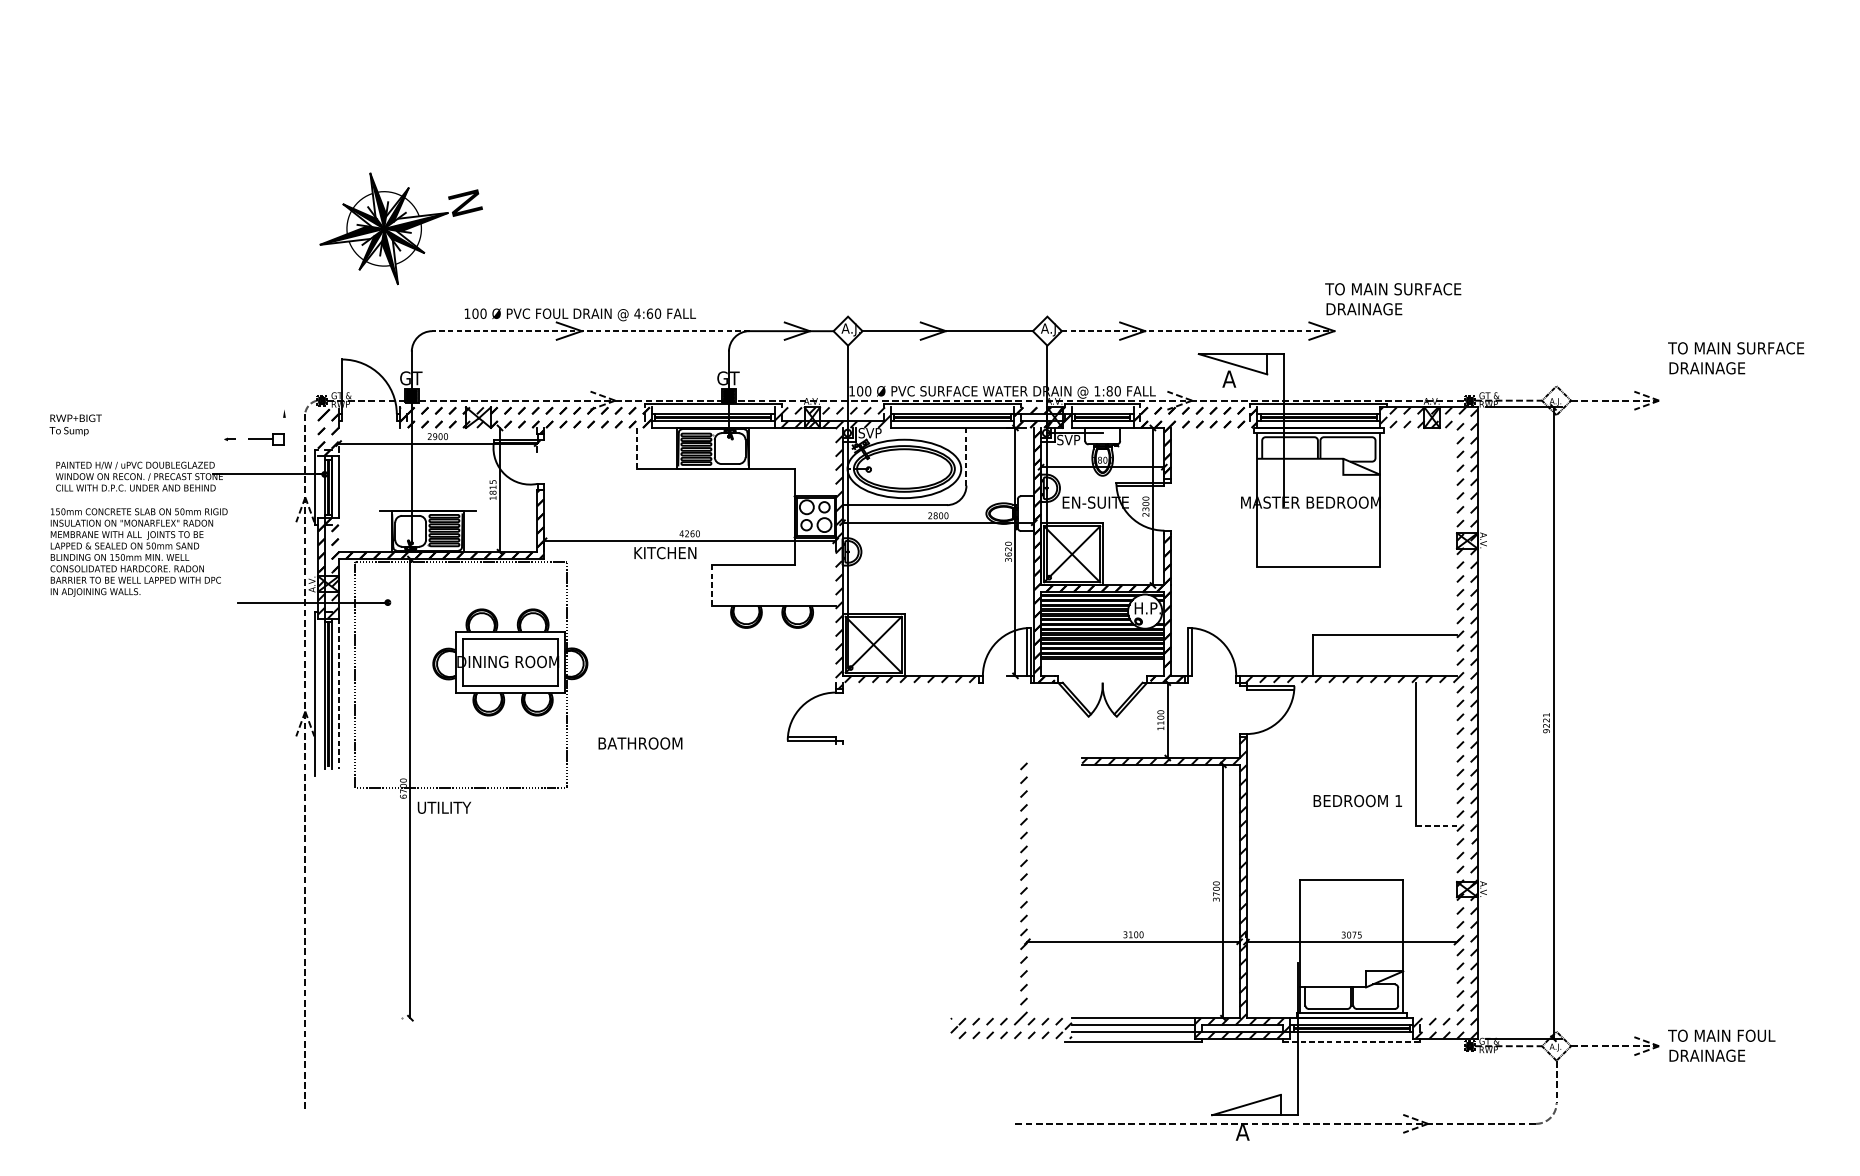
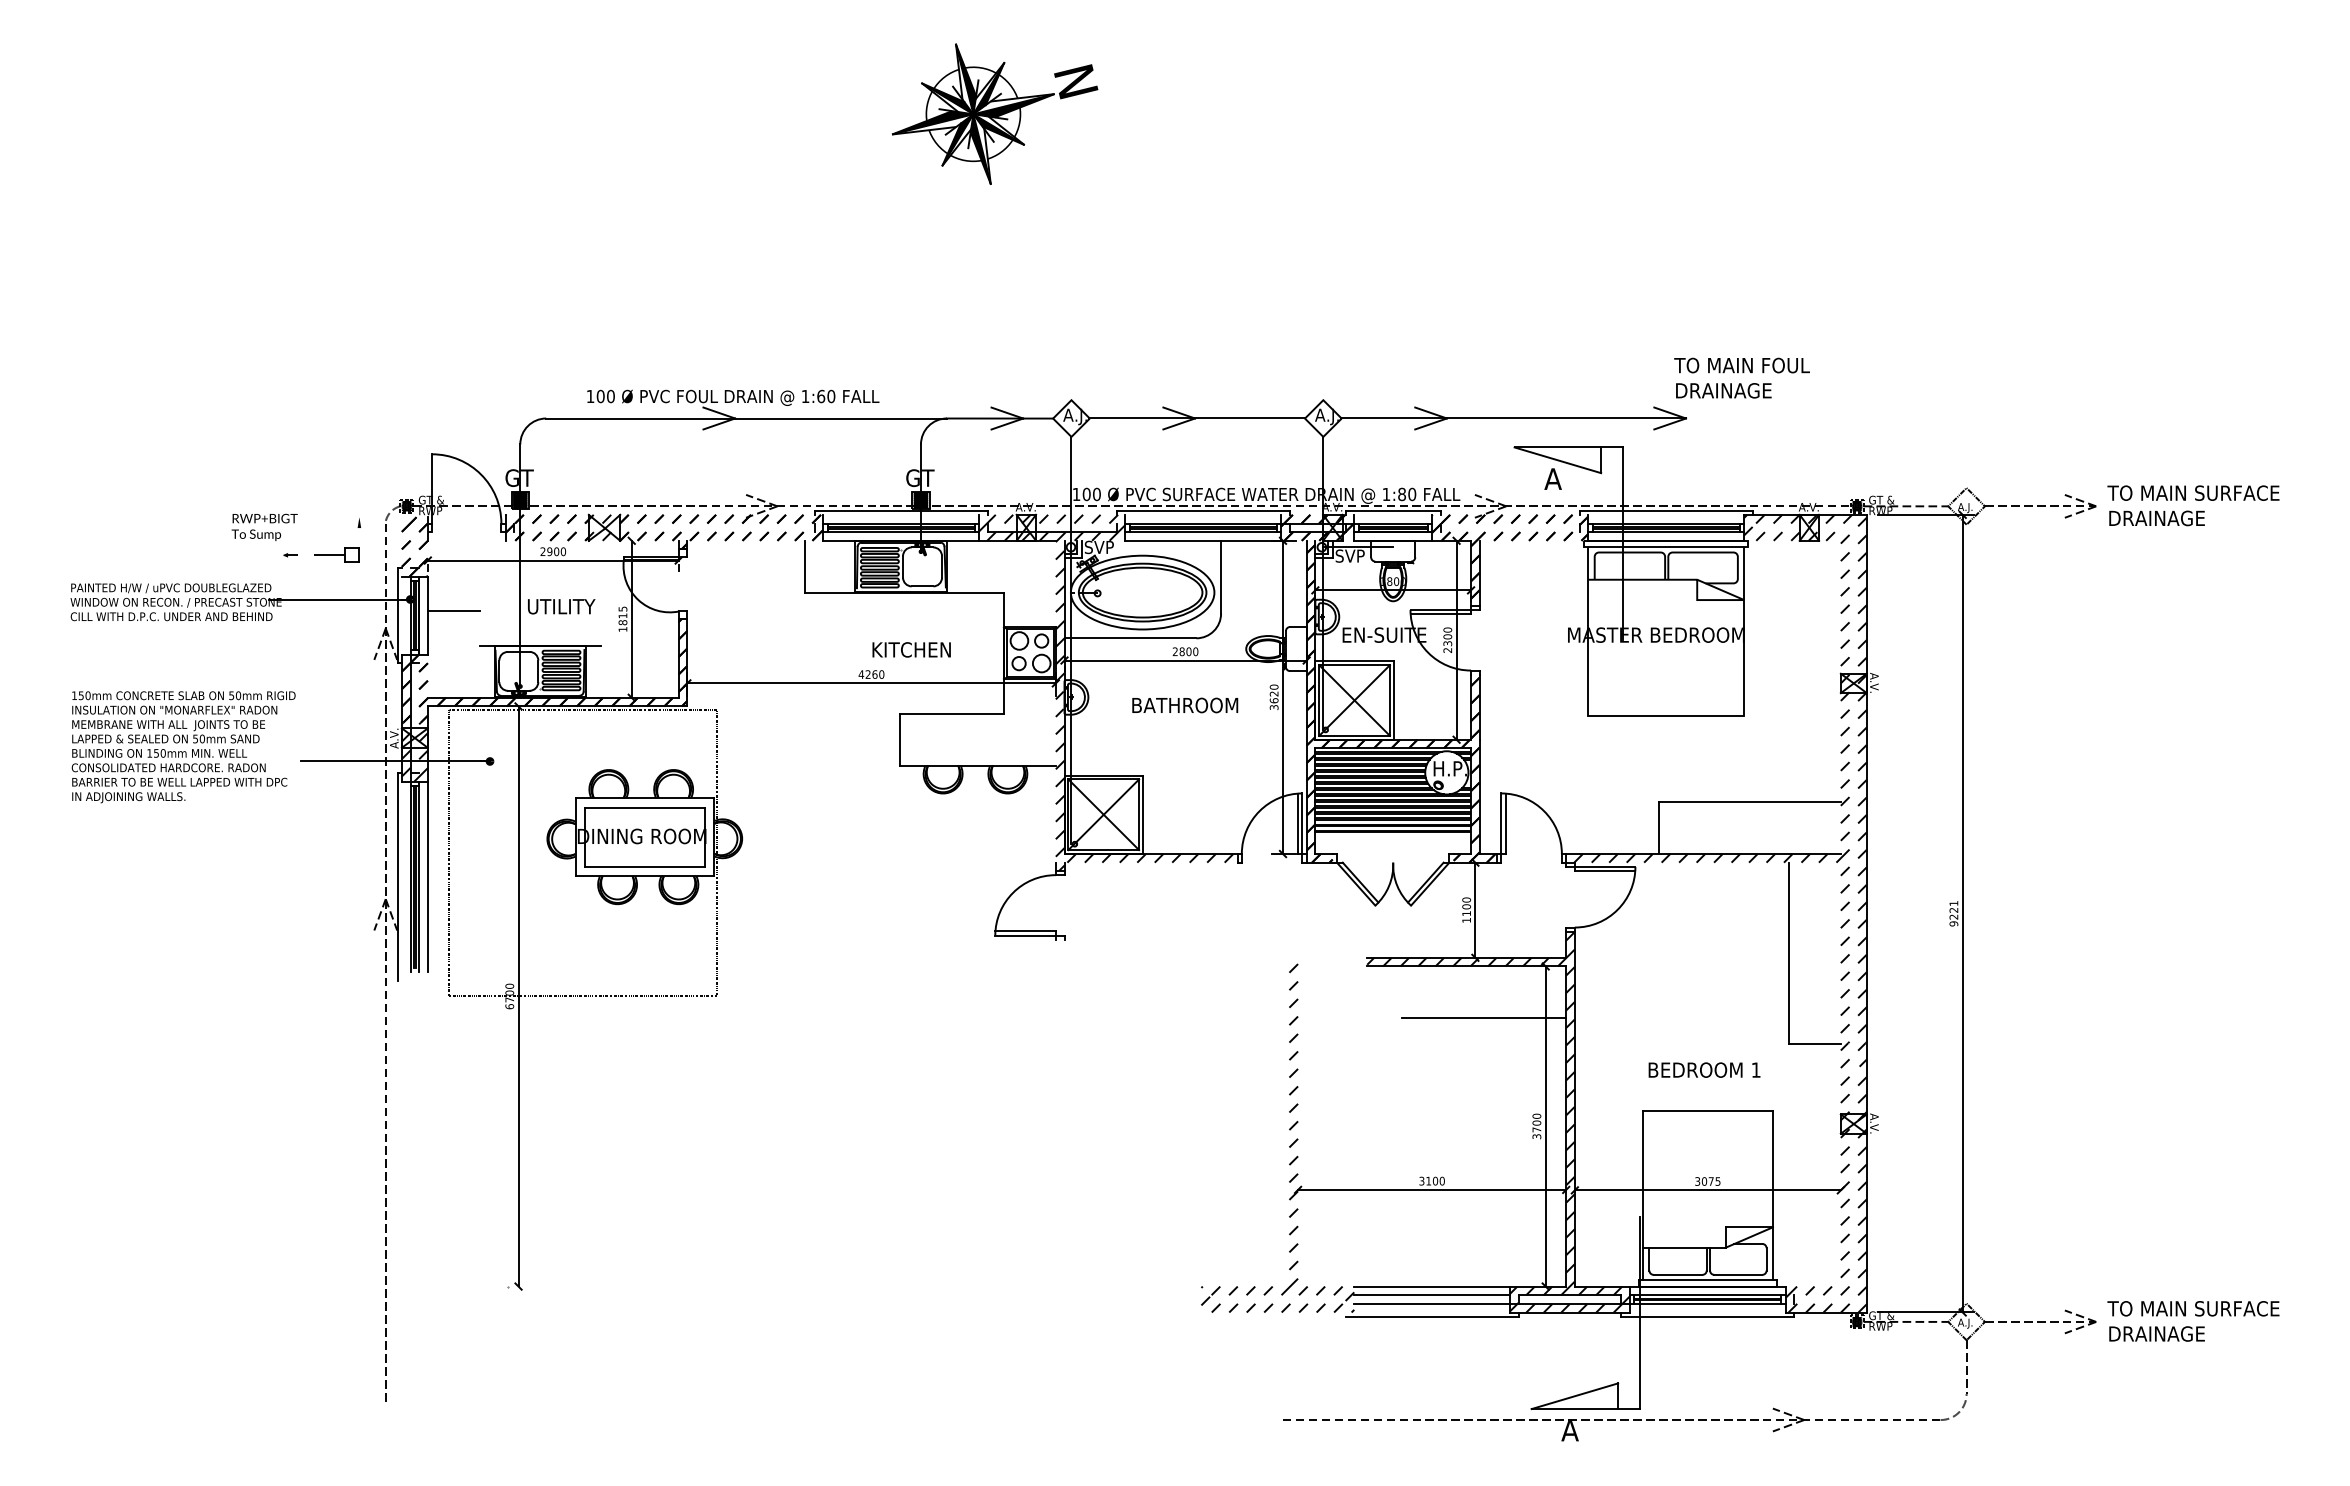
part: (401, 228) -> (995, 113), moved
text: (1427, 289) -> (1803, 365), TO MAIN SURFACE DRAINAGE -> TO MAIN FOUL DRAINAGE
text: (637, 313) -> (805, 396), 4:60 -> 1:60
line: (590, 331) -> (746, 418), dashed -> solid
line: (1198, 331) -> (1514, 418), dashed -> solid
text: (1736, 358) -> (2193, 505), moved
text: (75, 424) -> (264, 526), moved
line: (637, 448) -> (805, 566), dashed -> solid
line: (966, 456) -> (1221, 576), dashed -> solid
line: (358, 483) -> (453, 611), added
text: (138, 552) -> (183, 747), moved
text: (665, 552) -> (911, 649), moved
line: (712, 585) -> (900, 739), dashed -> solid
line: (338, 694) -> (427, 877), dashed -> solid
text: (640, 743) -> (1185, 705), moved
text: (1357, 800) -> (1704, 1069), moved
line: (1174, 806) -> (1483, 1018), added
text: (444, 807) -> (561, 606), moved
line: (1436, 826) -> (1814, 1044), dashed -> solid
text: (1770, 1035) -> (2237, 1308), TO MAIN FOUL DRAINAGE -> TO MAIN SURFACE DRAINAGE
line: (1351, 1041) -> (1707, 1316), dashed -> solid

